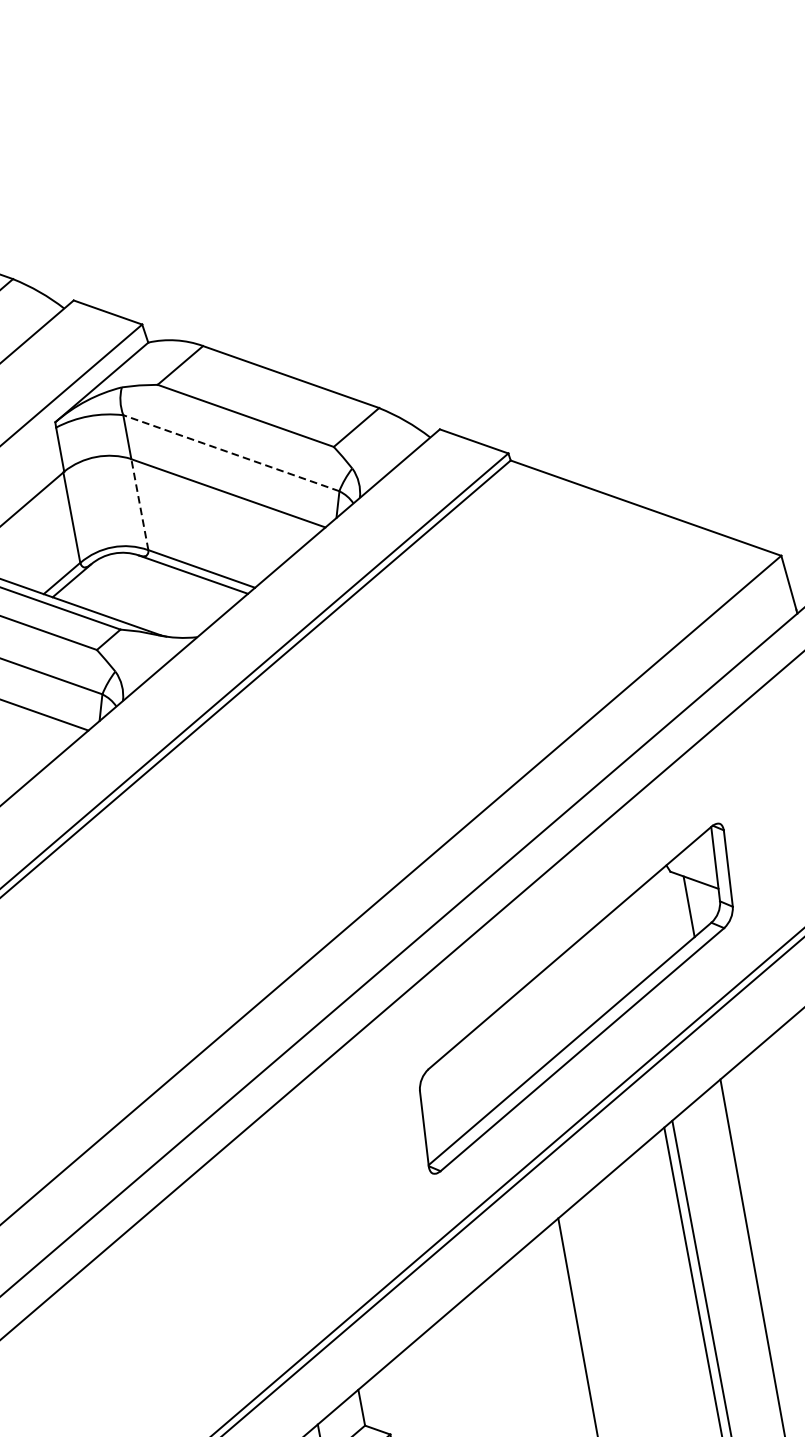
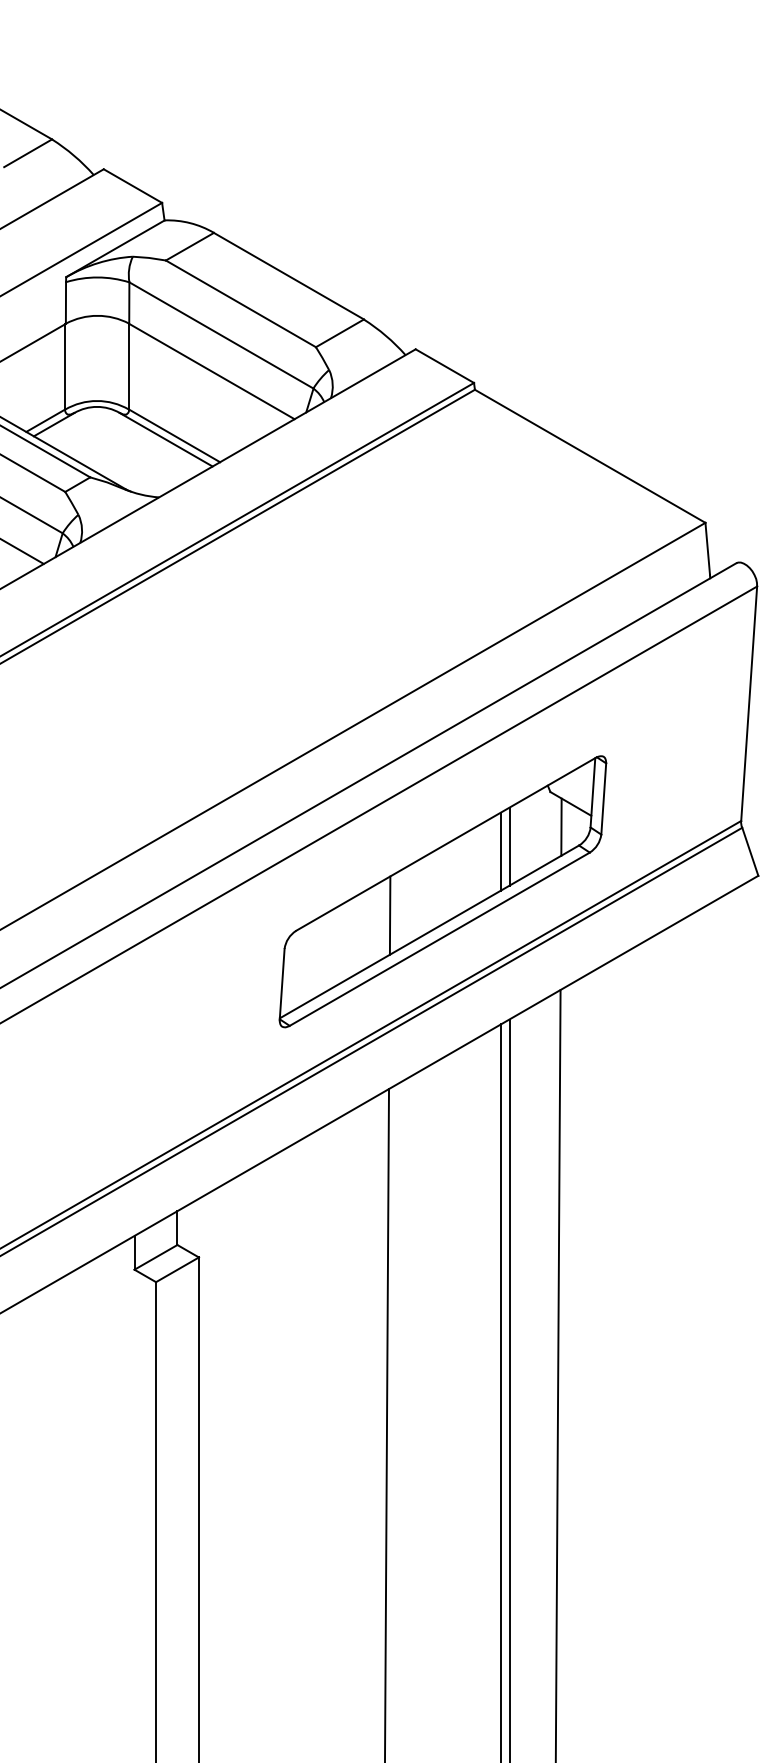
line: (231, 453) -> (221, 335), dashed -> solid
line: (140, 504) -> (129, 366), dashed -> solid
line: (637, 937) -> (509, 846), added
line: (630, 944) -> (501, 851), added
line: (524, 1034) -> (389, 915), added

